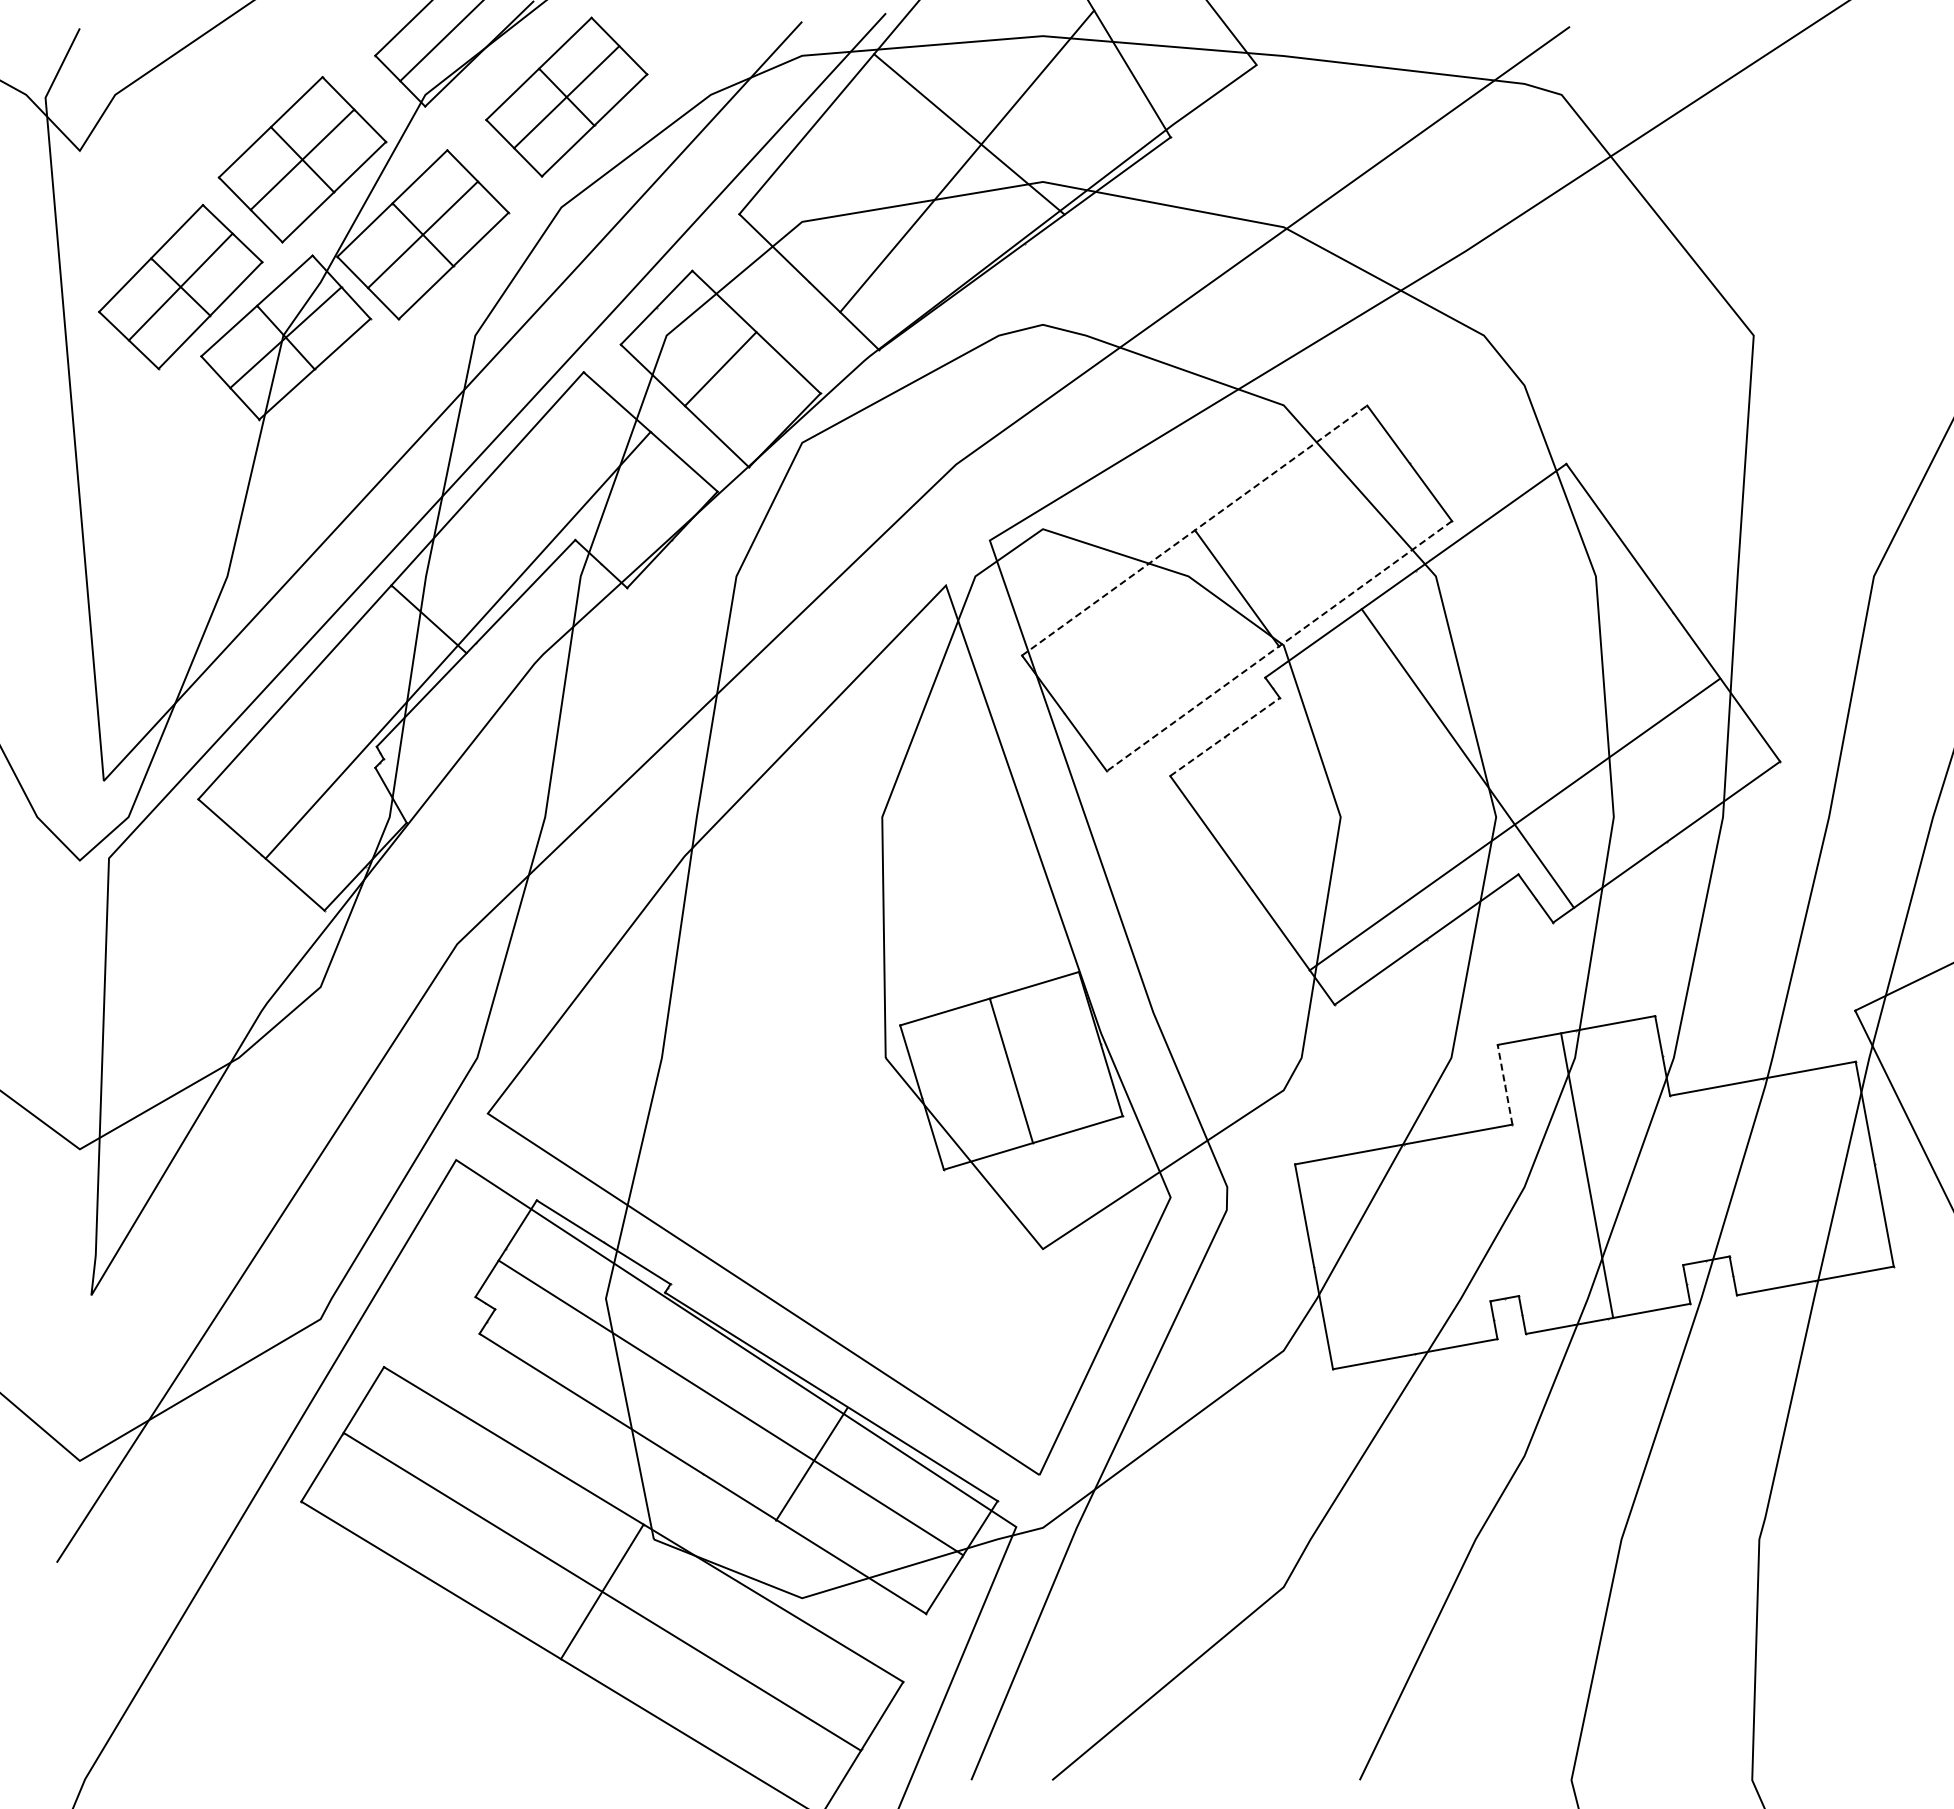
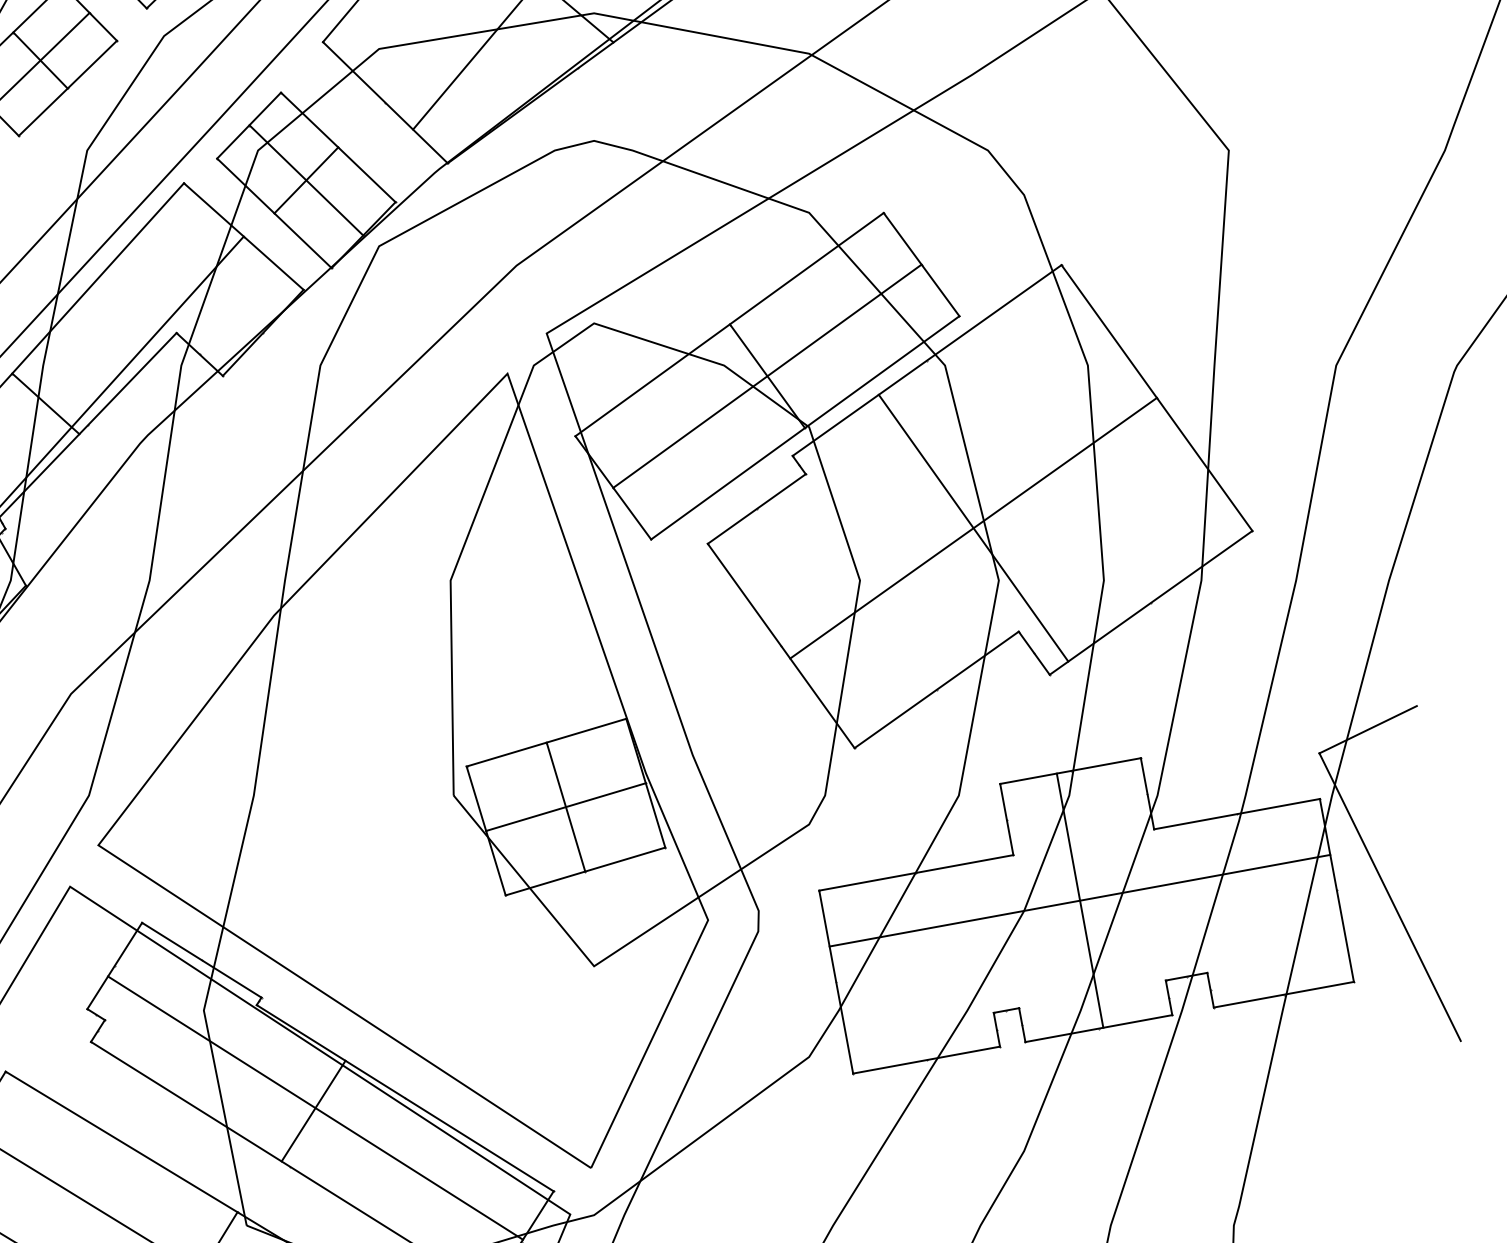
line: (720, 368) -> (306, 179), added
line: (1195, 530) -> (730, 324), dashed -> solid
line: (1236, 588) -> (766, 376), added
line: (1279, 646) -> (805, 428), dashed -> solid
line: (1225, 736) -> (757, 508), dashed -> solid
line: (1514, 824) -> (973, 528), moved
line: (1011, 1070) -> (566, 806), added
line: (1505, 1084) -> (1007, 819), dashed -> solid
line: (1586, 1175) -> (1079, 900), added
line: (811, 1463) -> (313, 1110), moved

